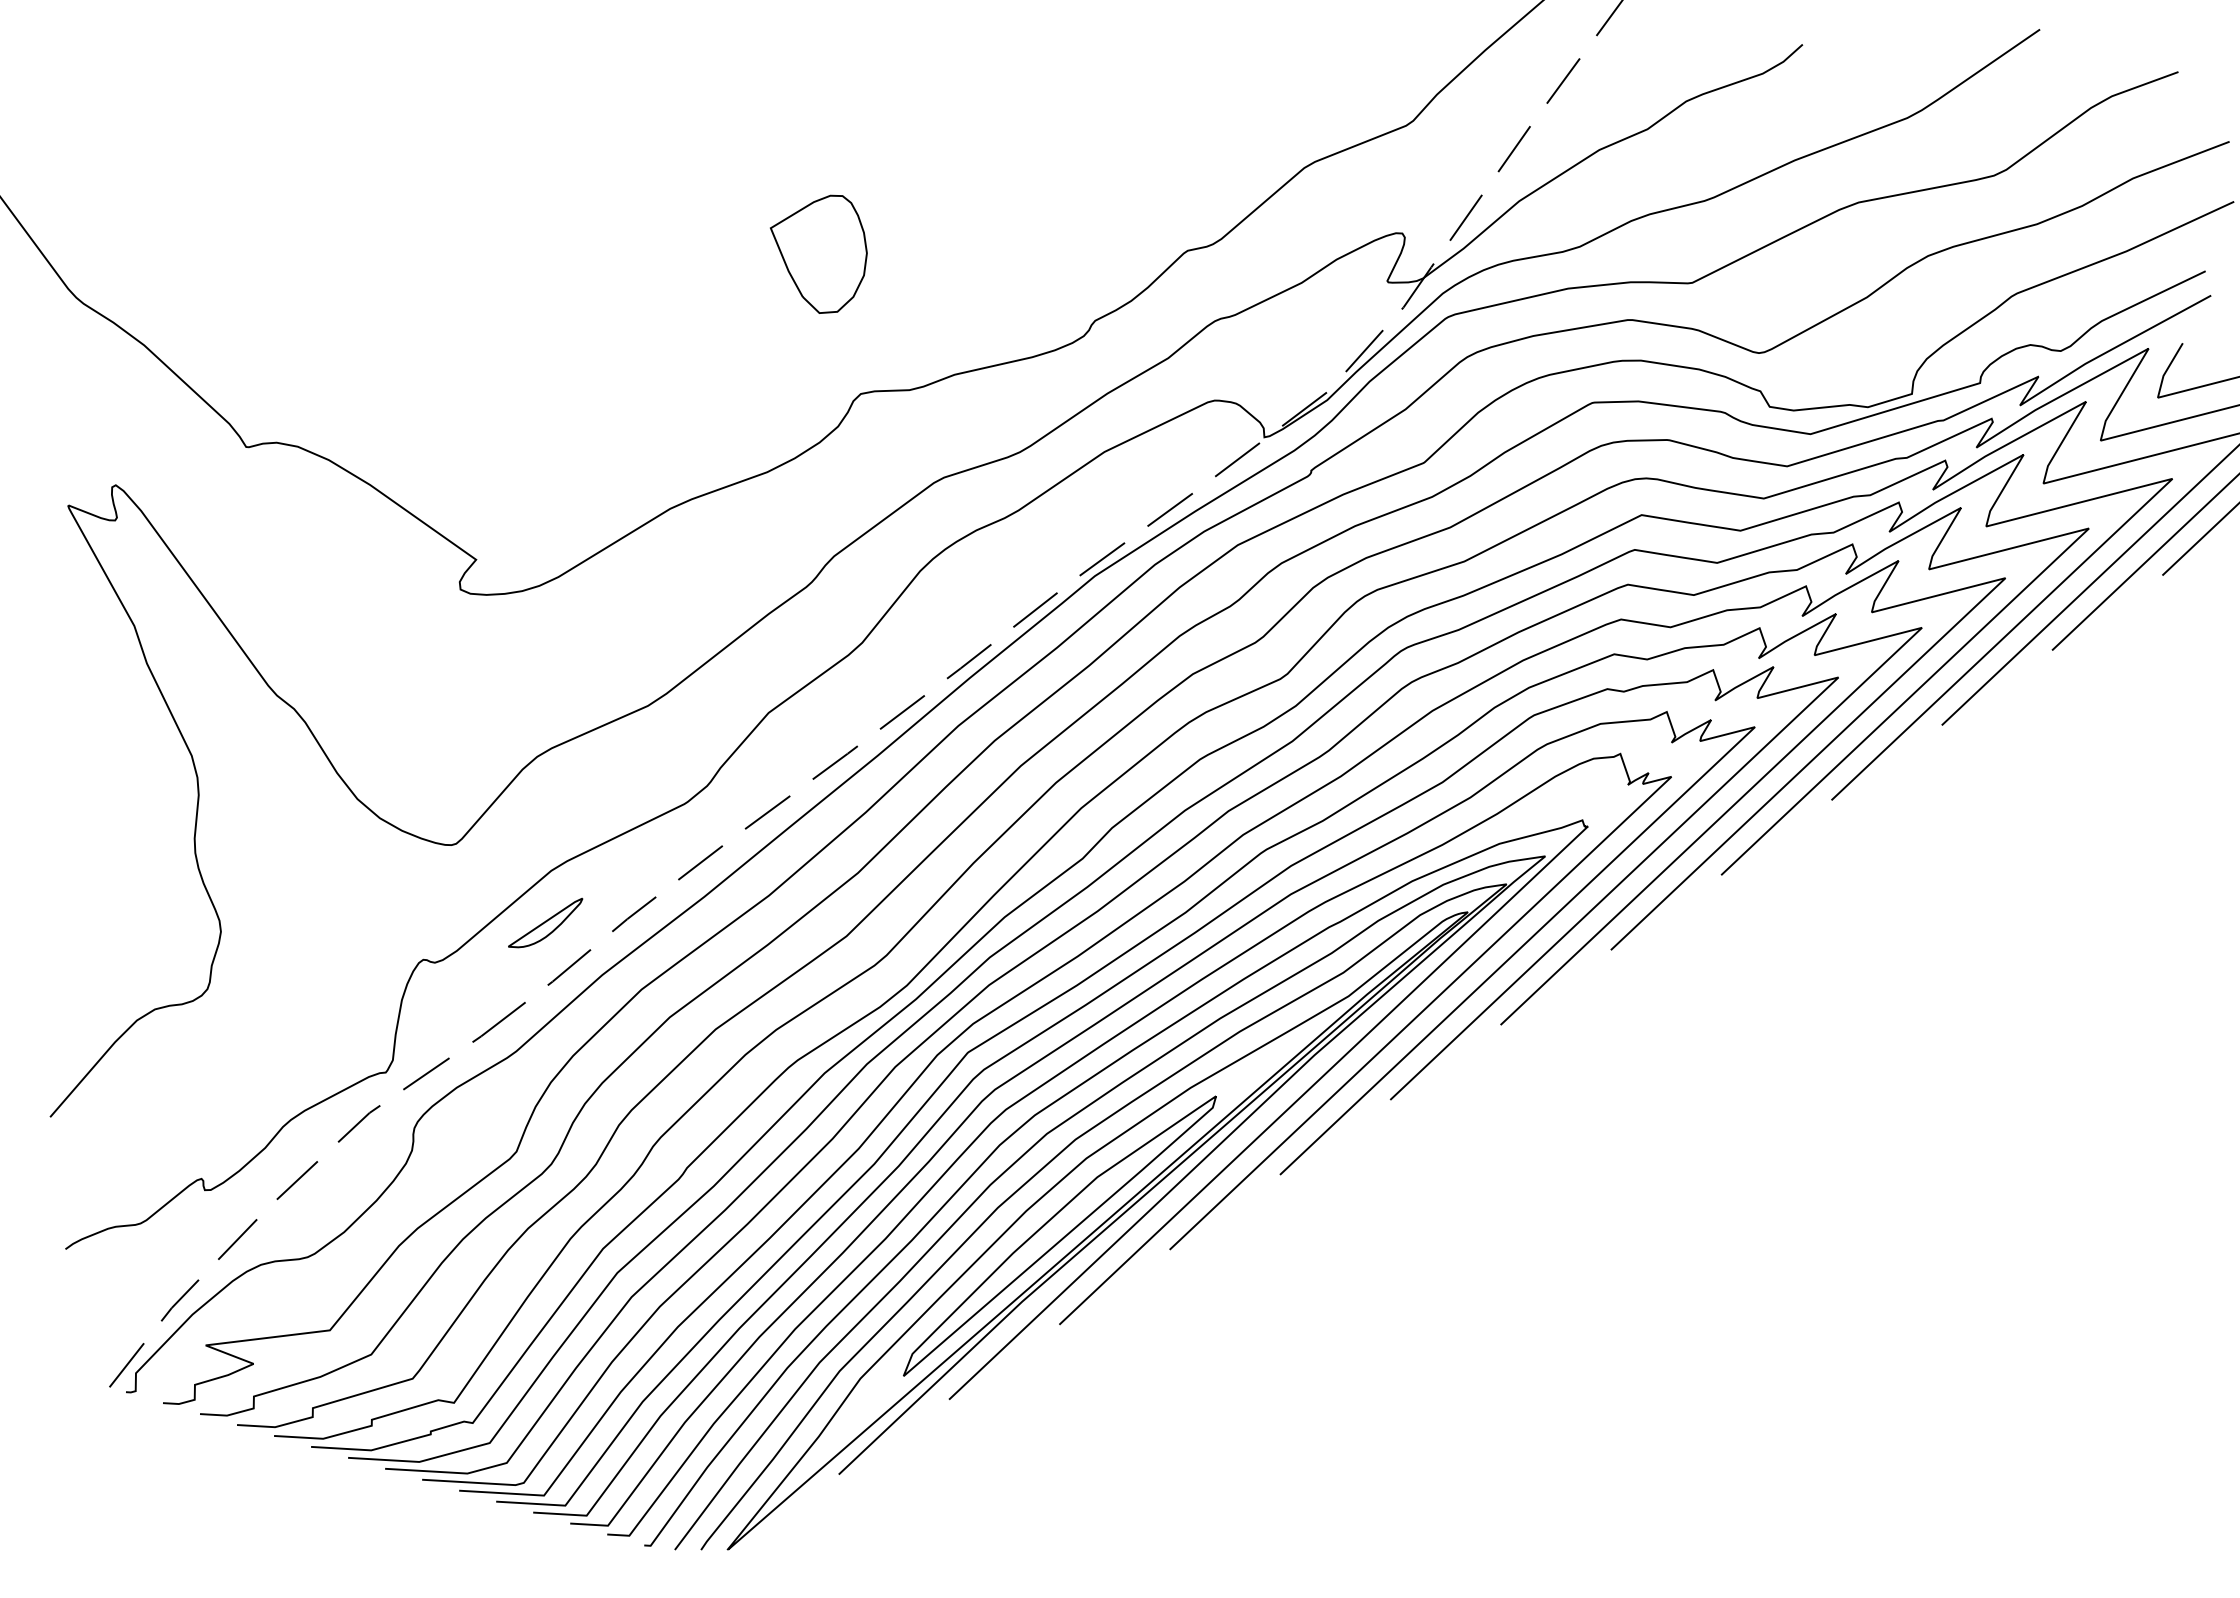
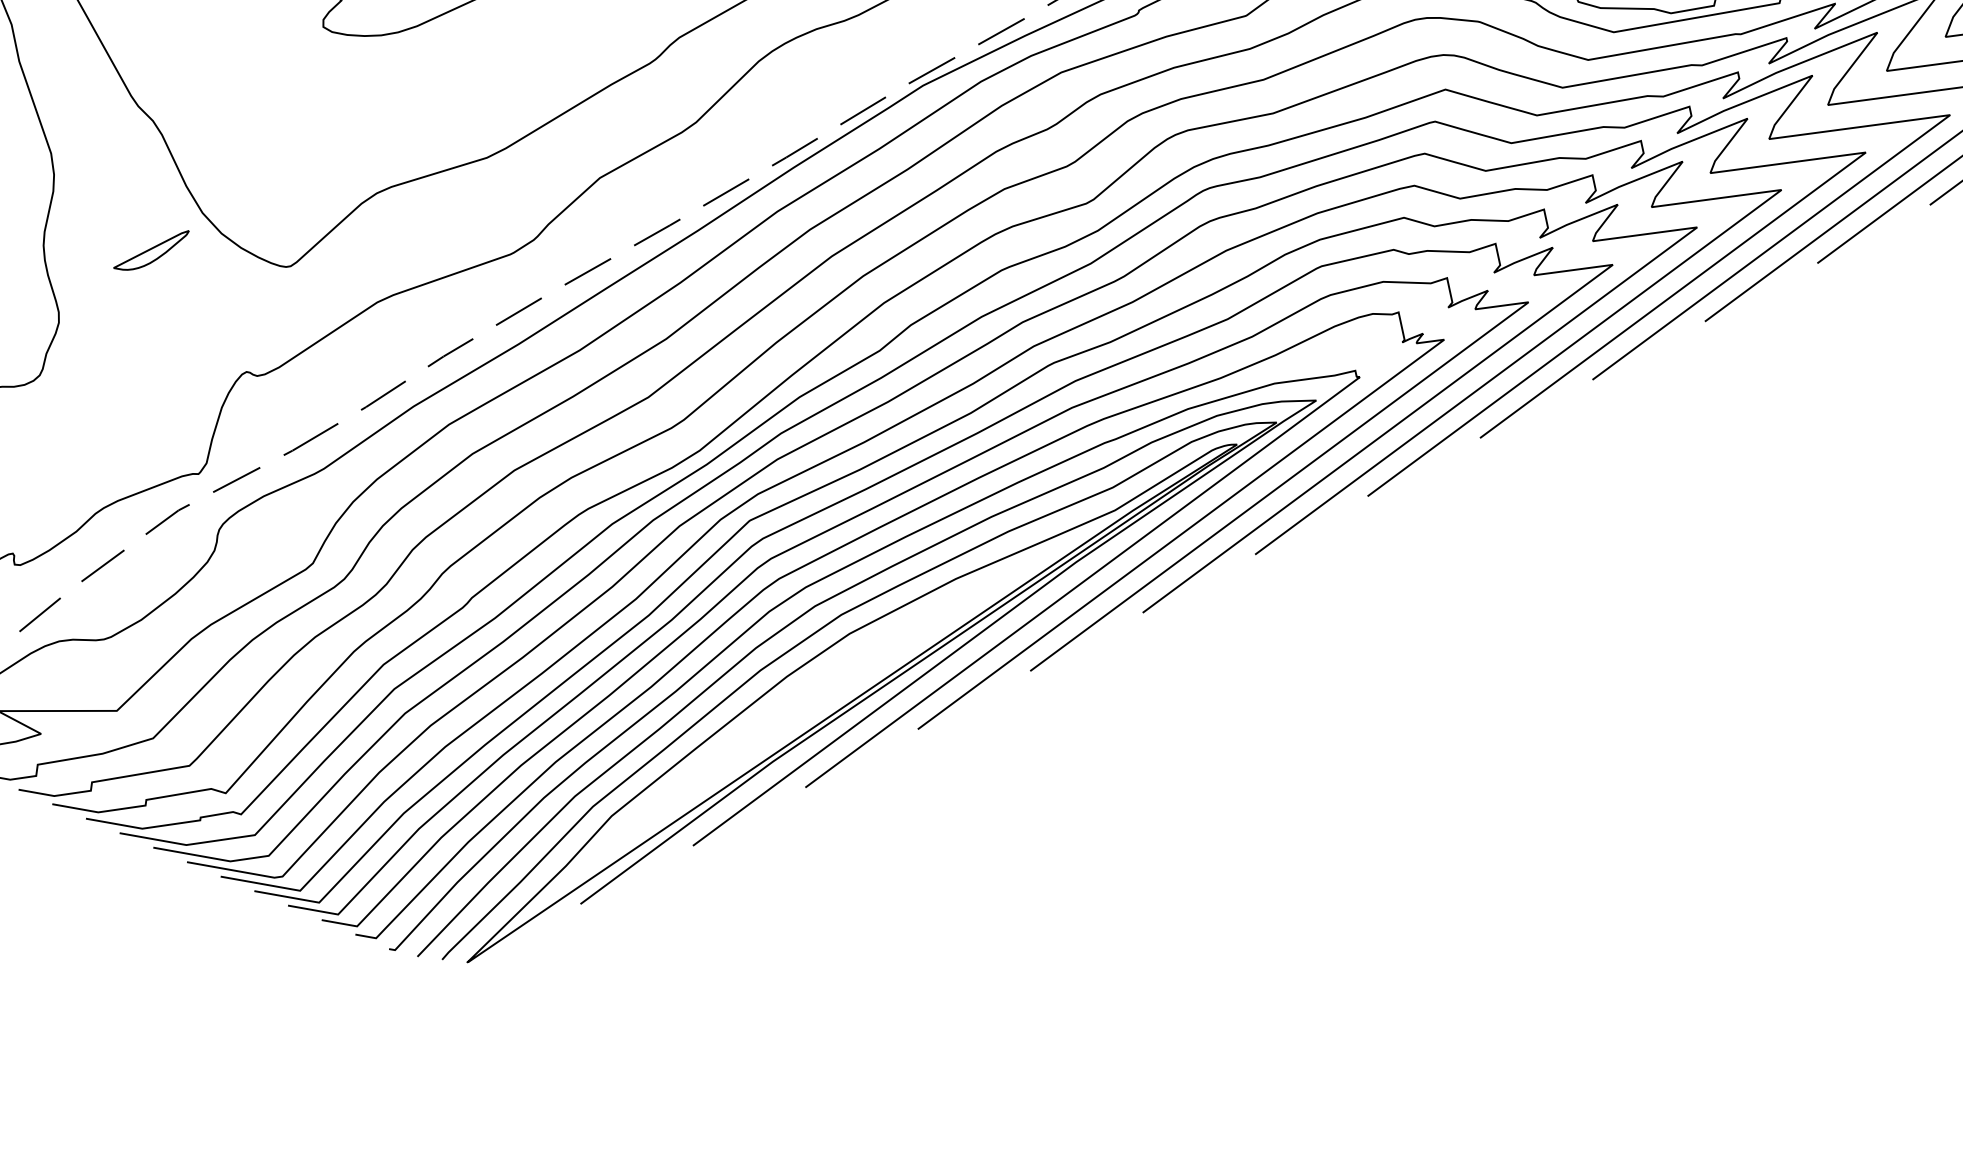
part: (545, 922) -> (151, 249), moved
part: (1059, 1235) -> (815, 703), removed

